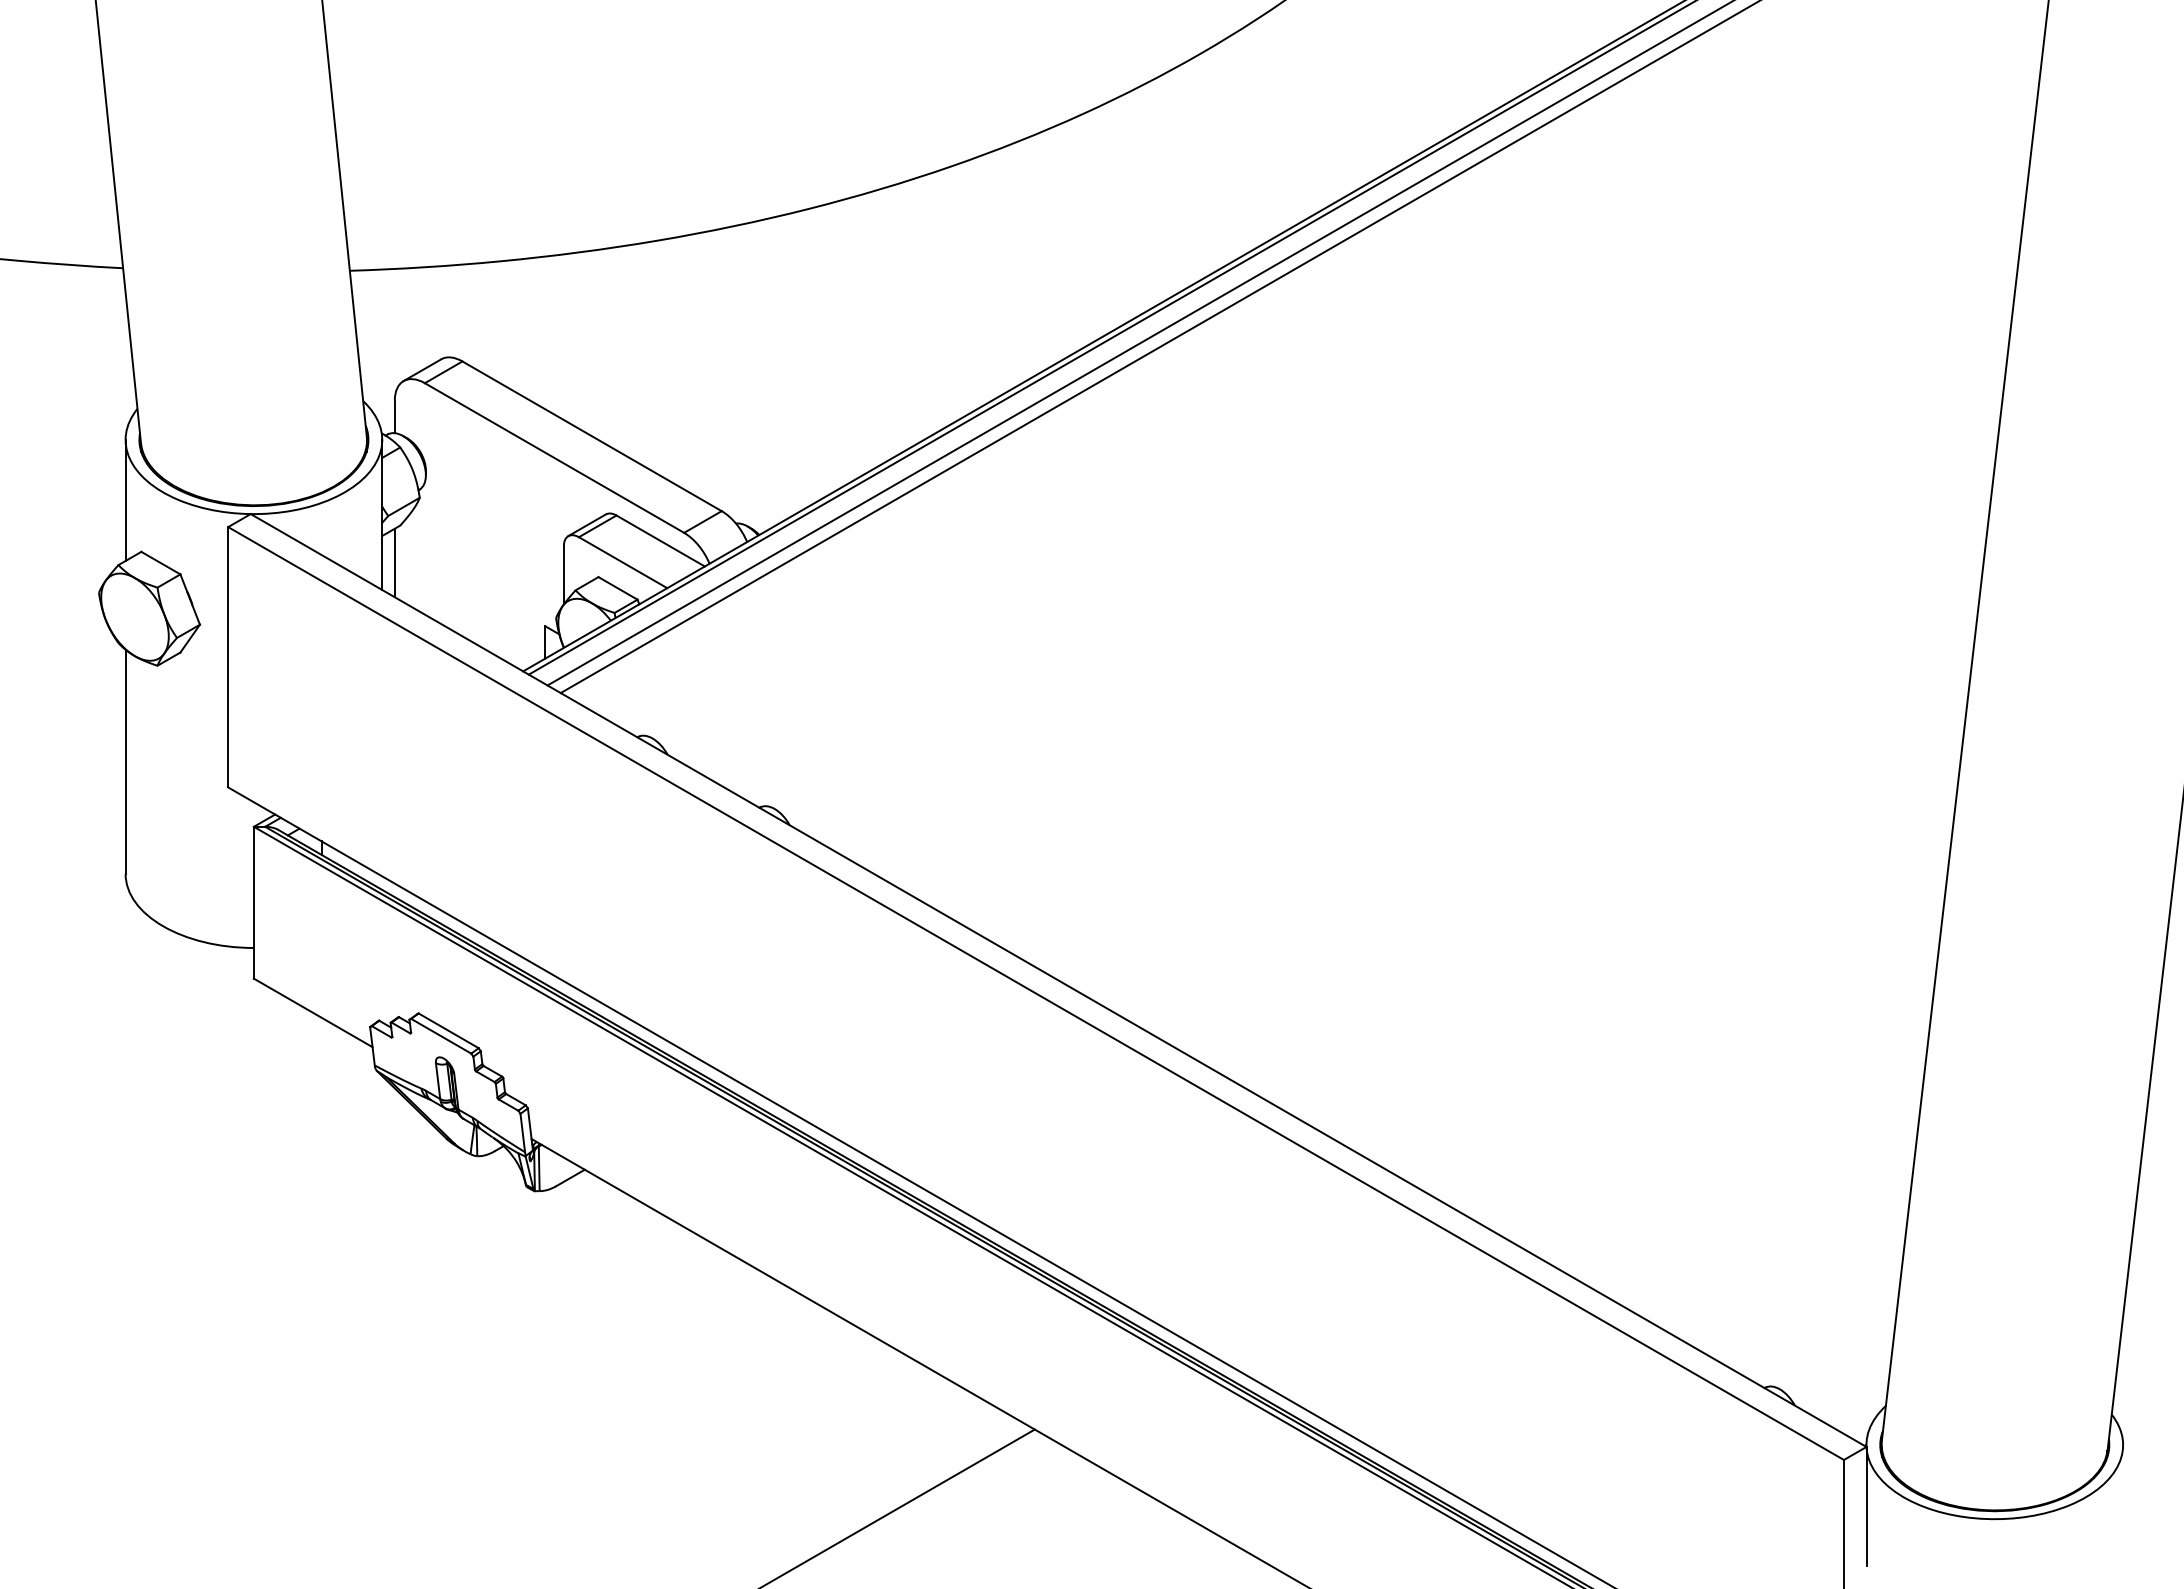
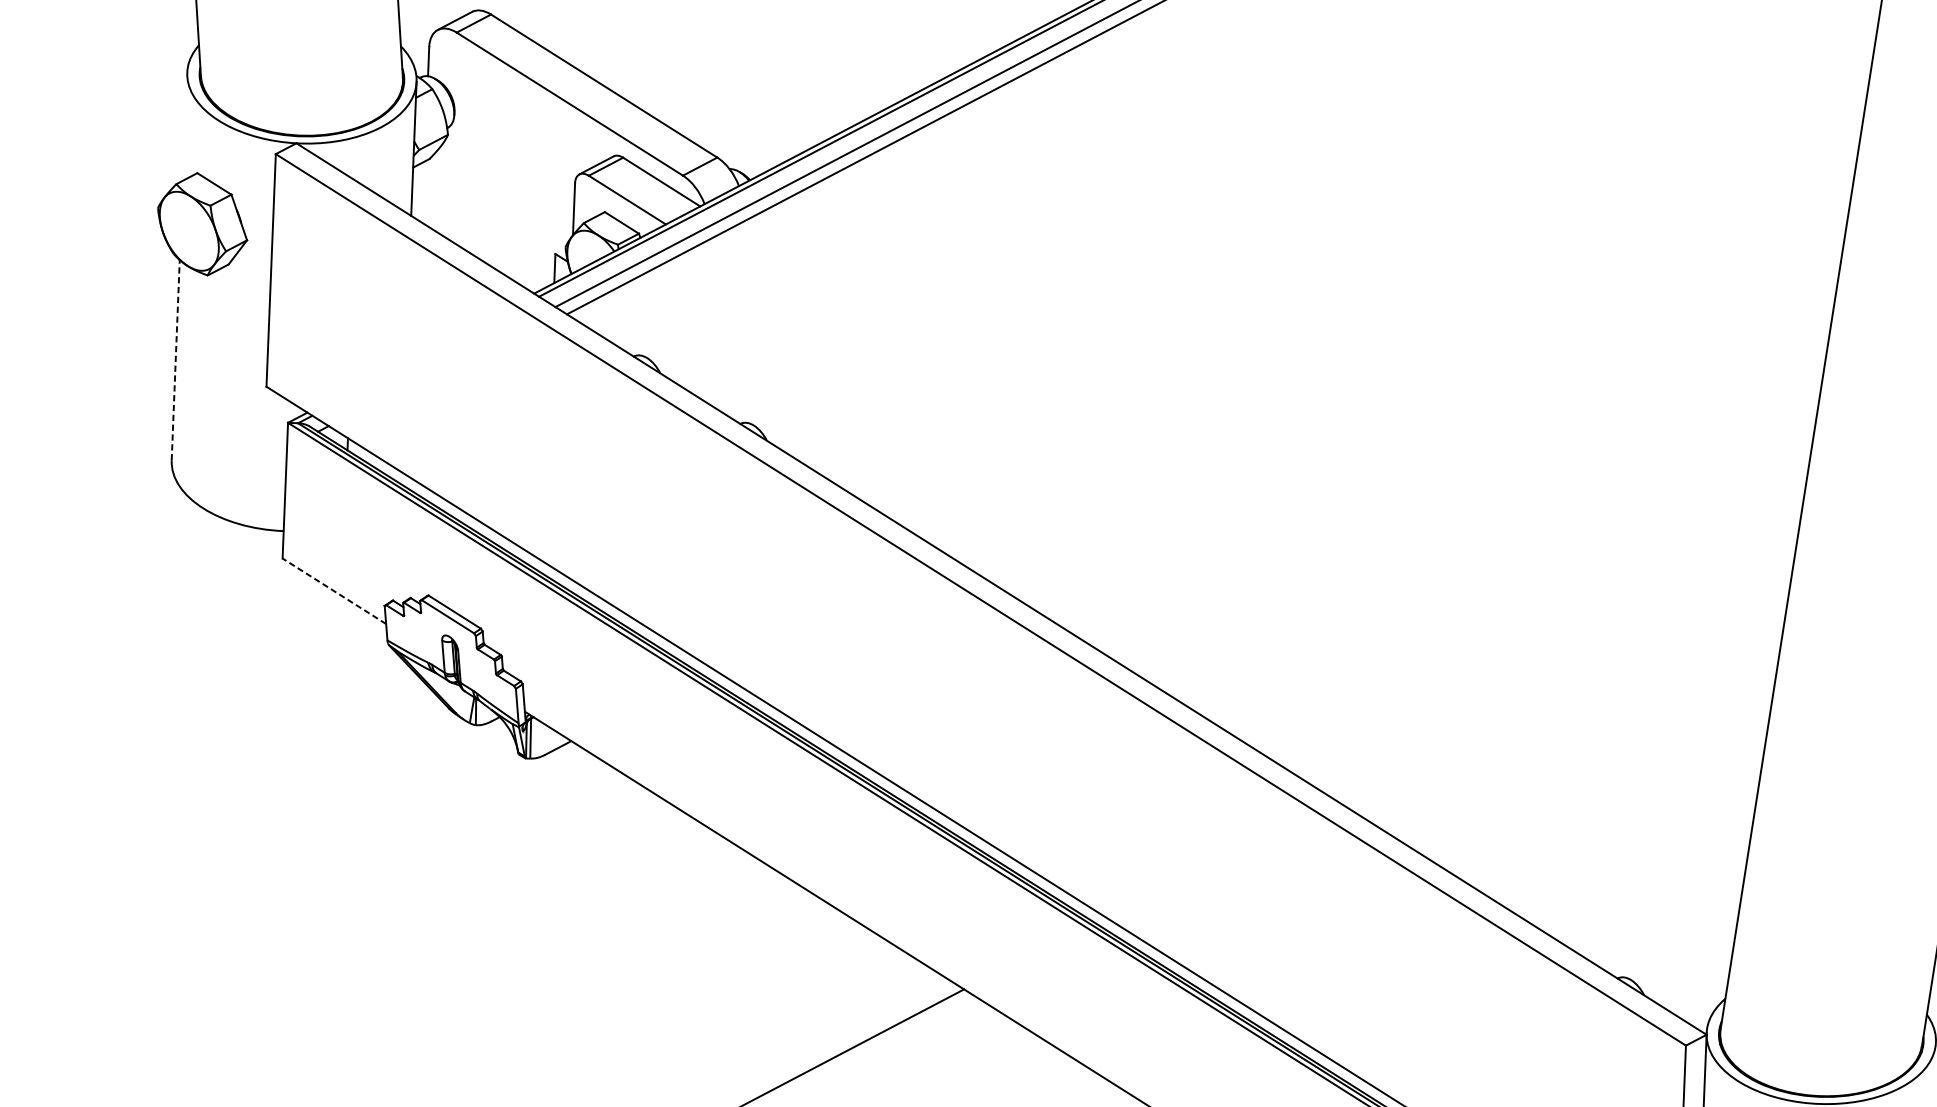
line: (125, 500) -> (185, 126), removed
line: (394, 562) -> (423, 191), removed
line: (125, 761) -> (175, 359), solid -> dashed
line: (313, 1012) -> (334, 590), solid -> dashed

